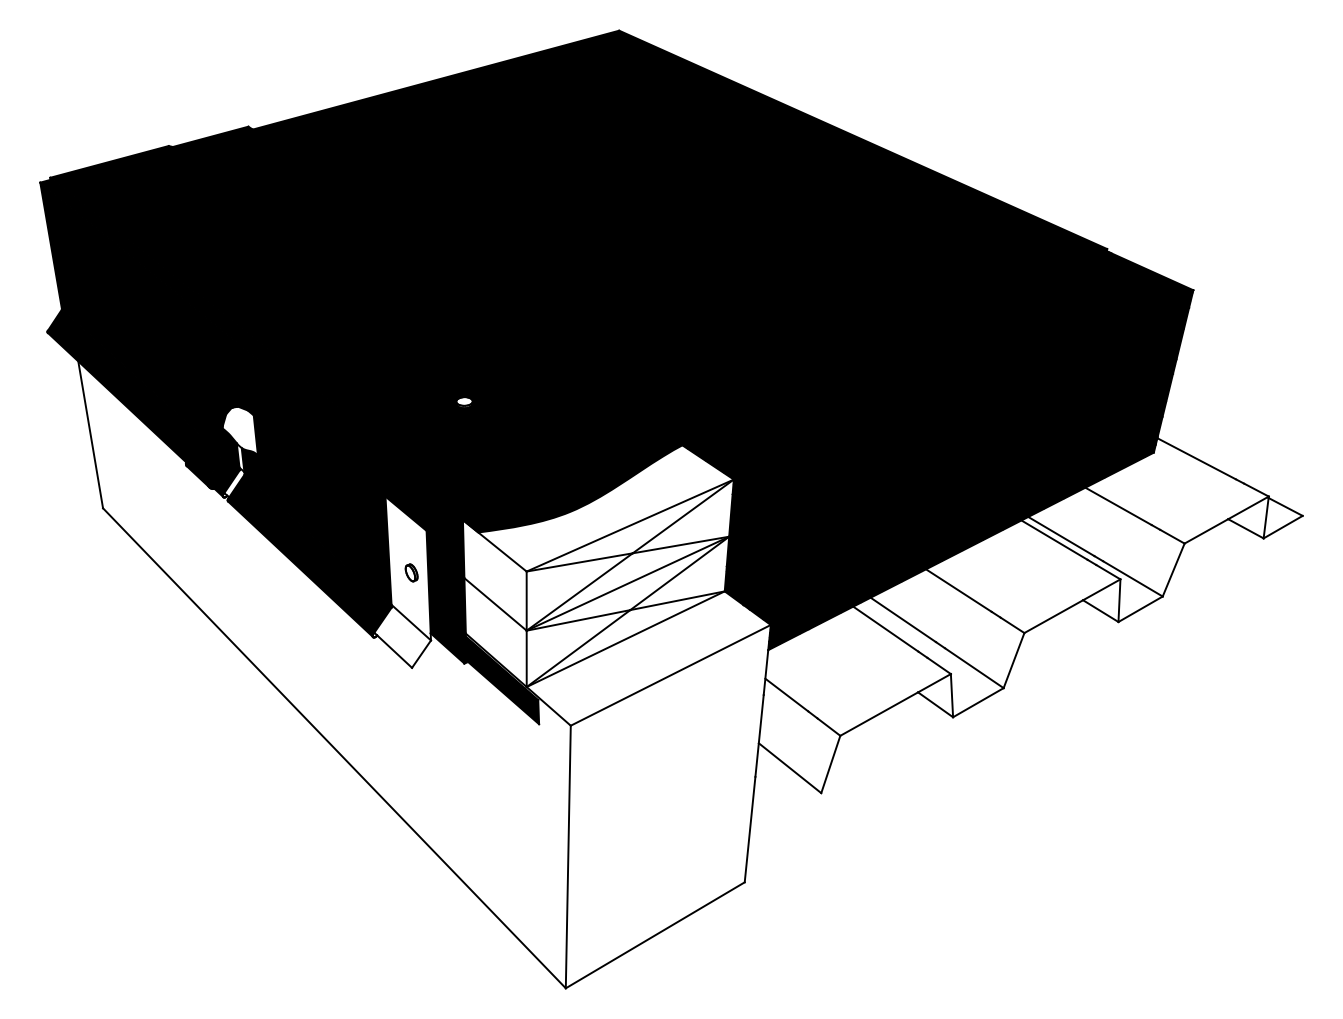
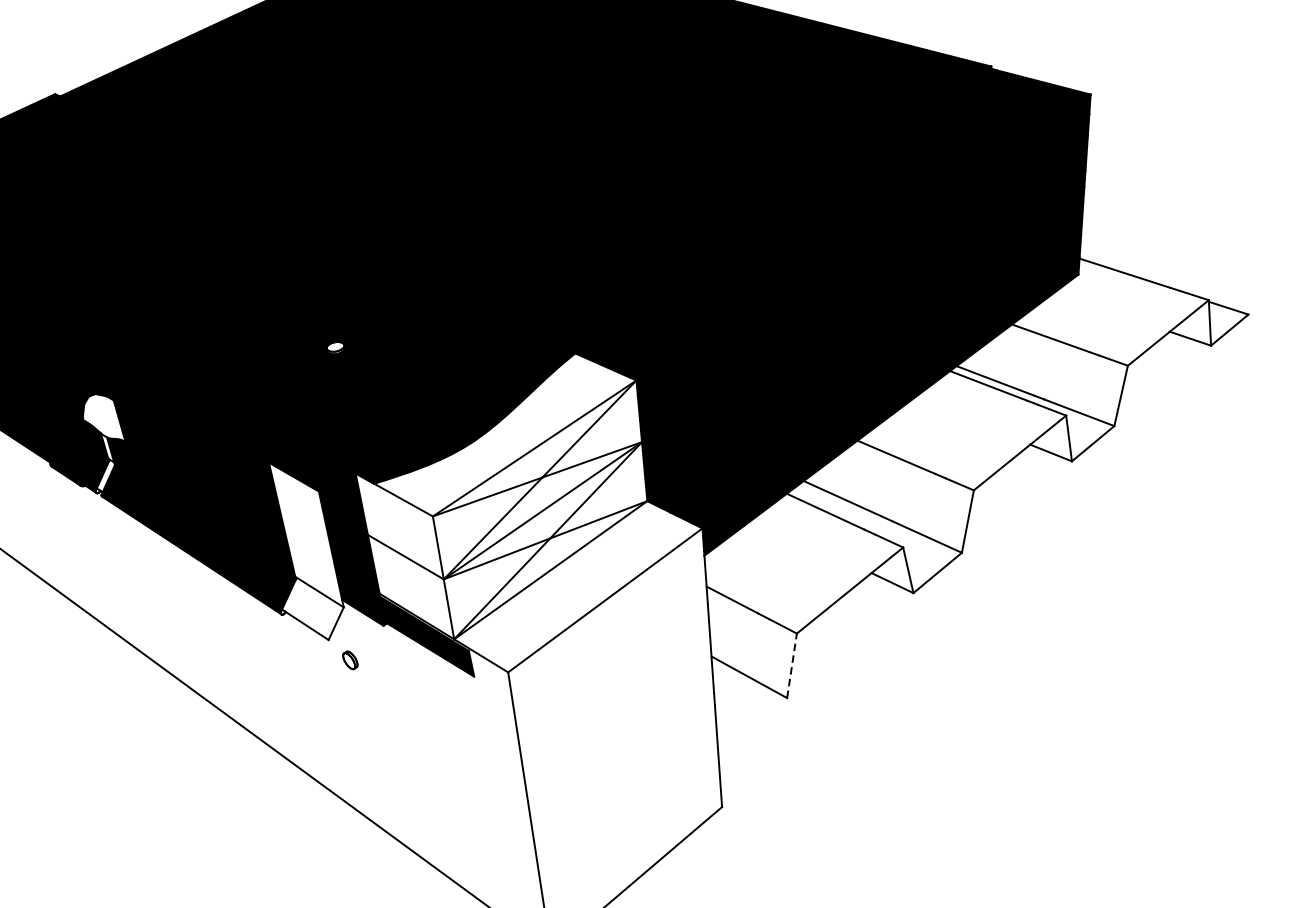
part: (411, 572) -> (350, 659), moved
line: (830, 764) -> (791, 665), solid -> dashed

